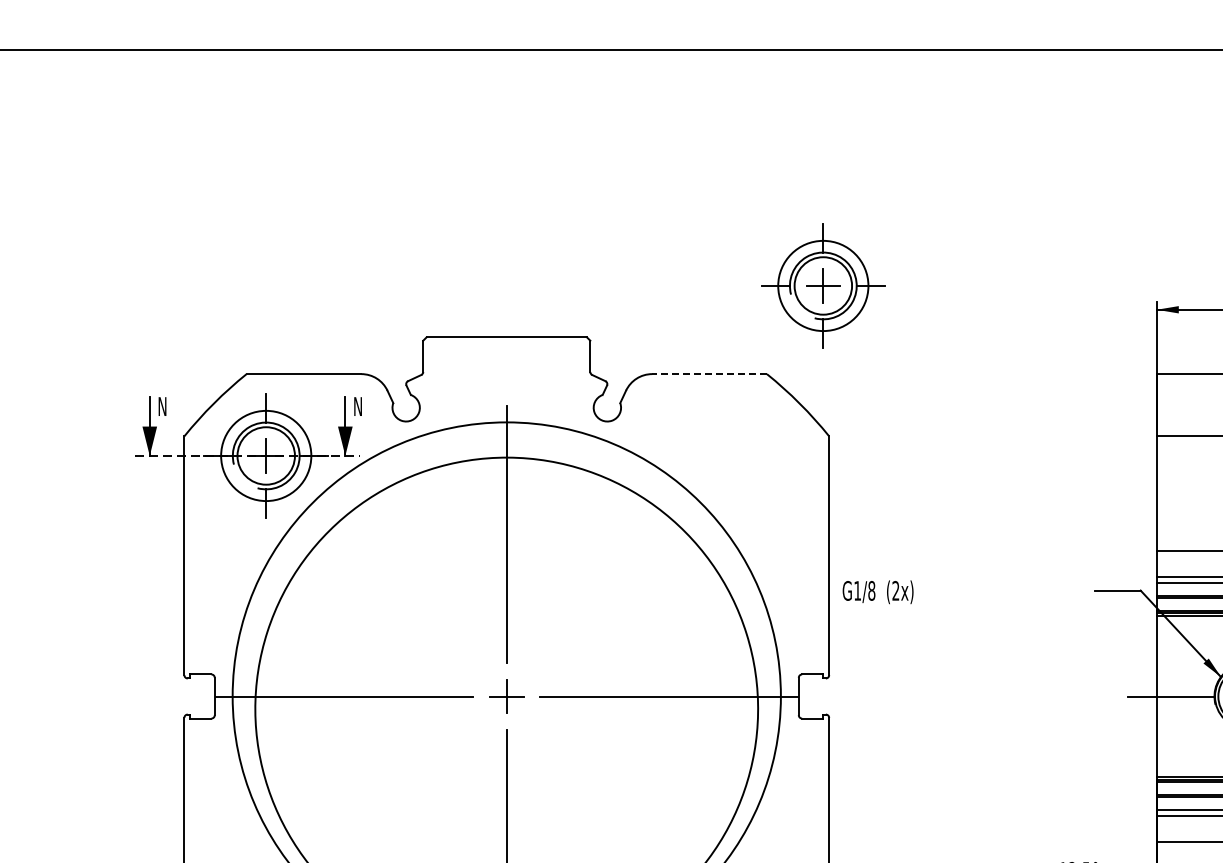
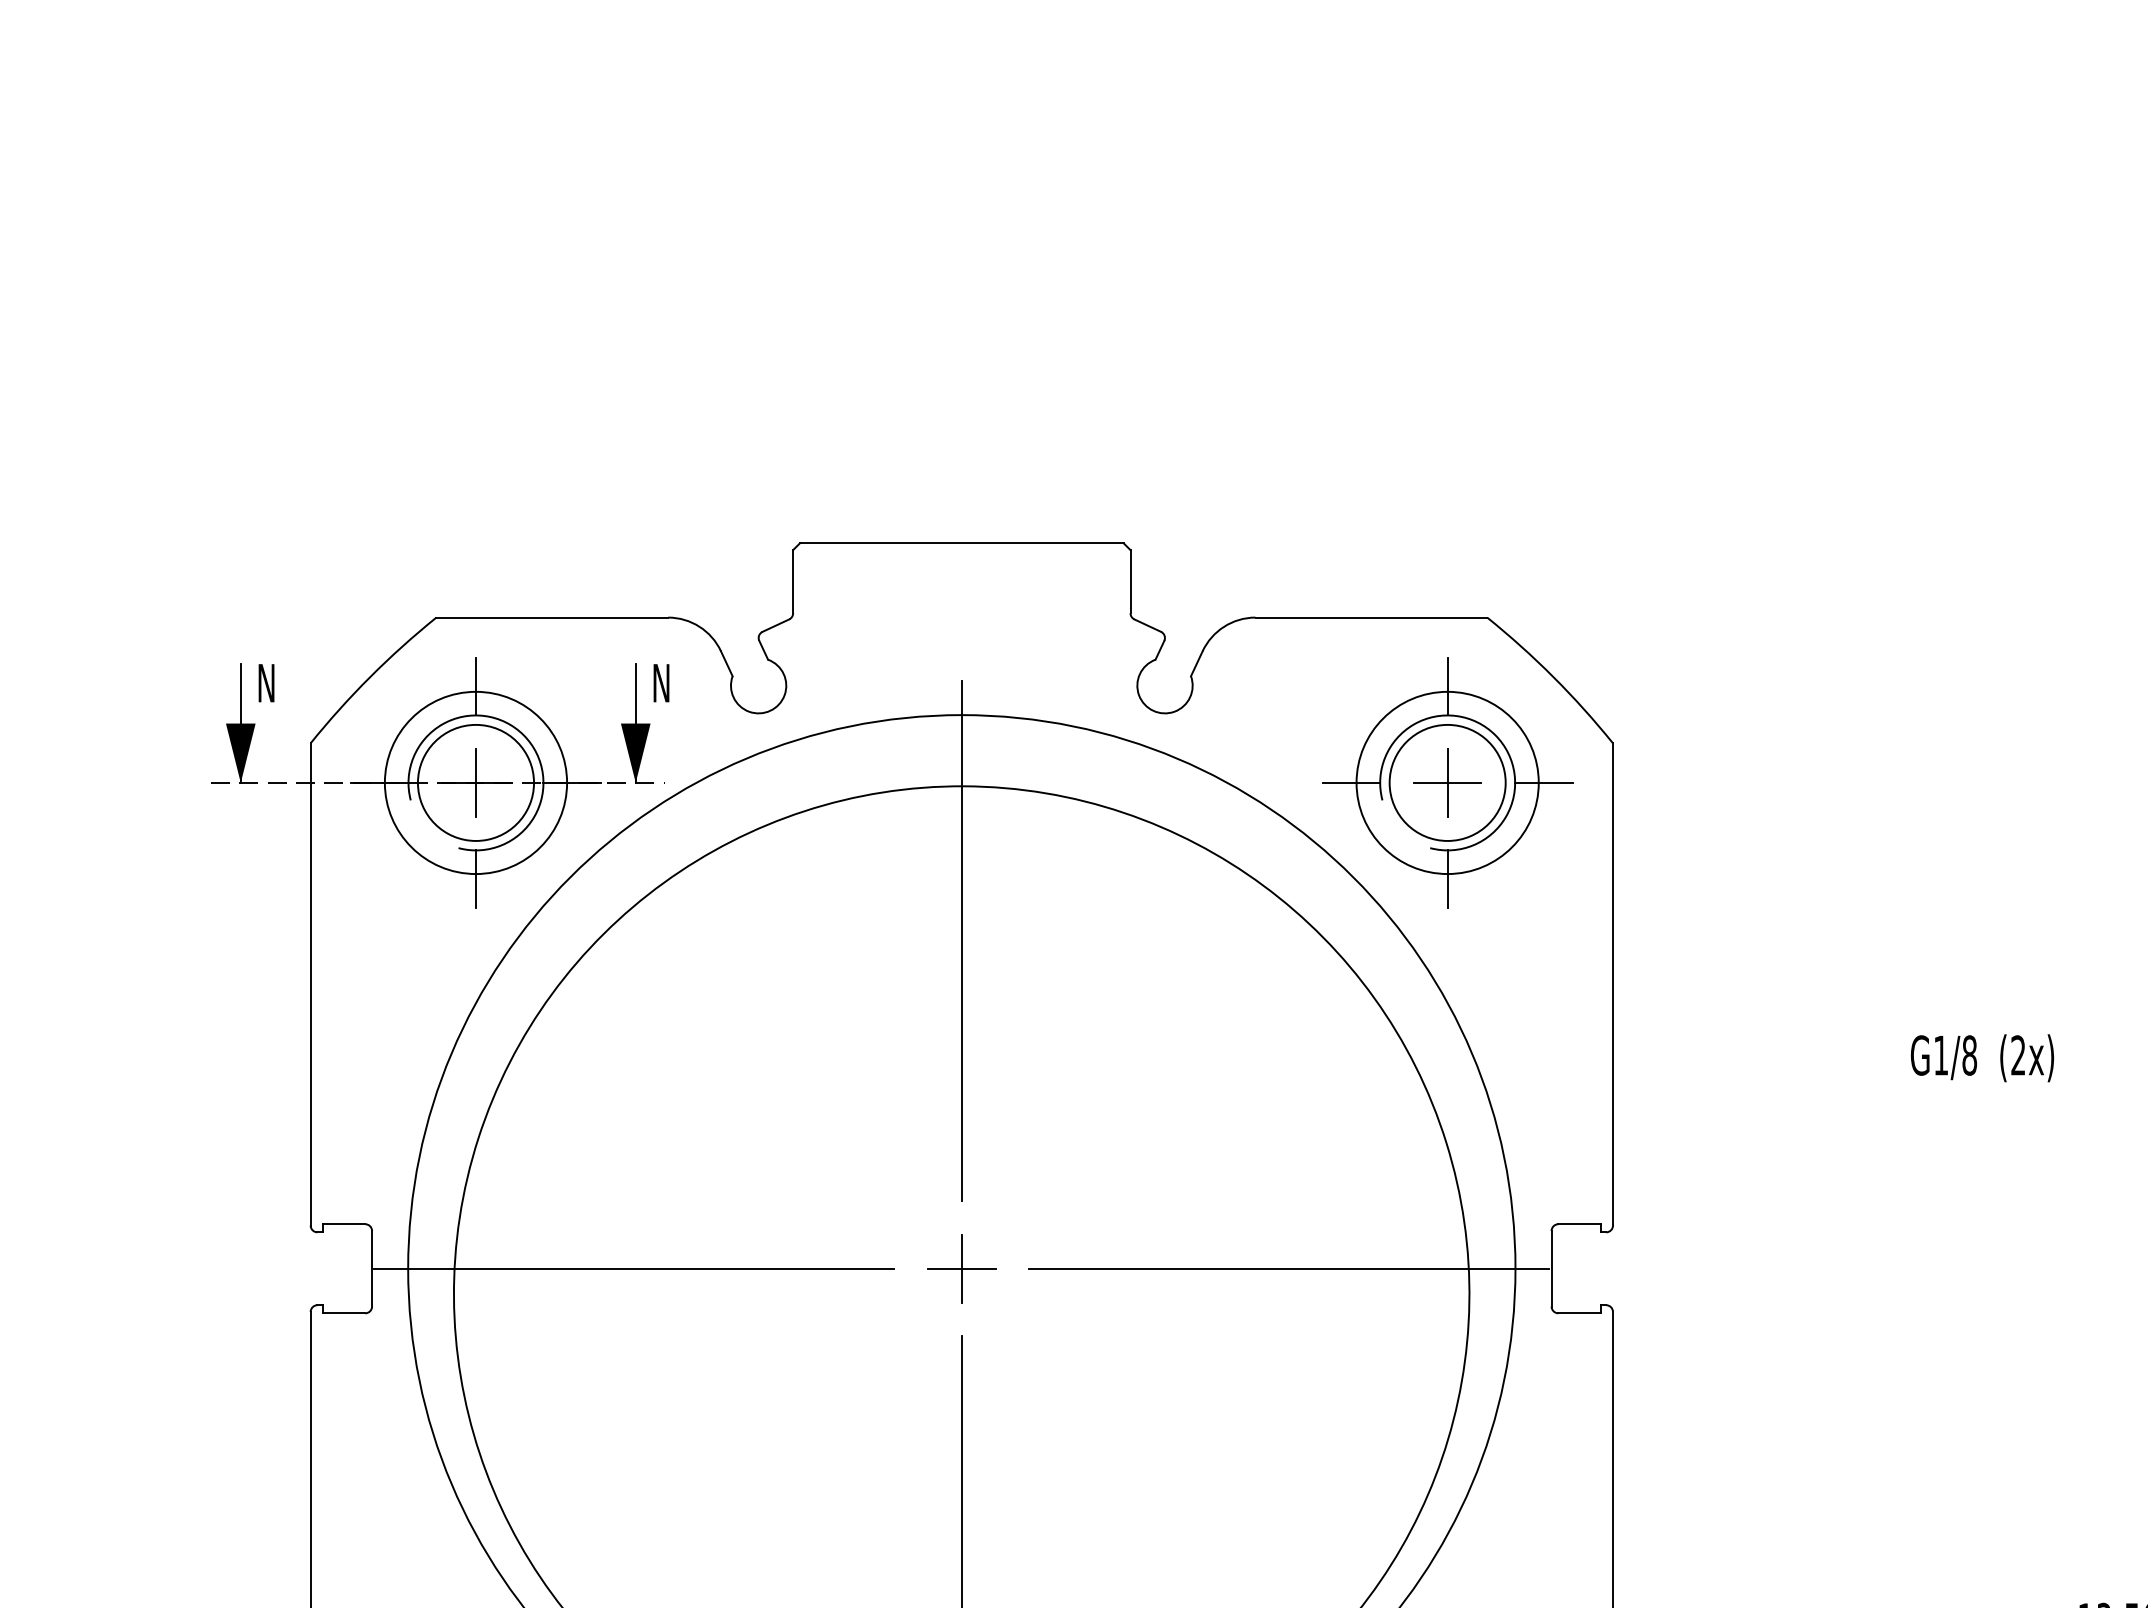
part: (823, 285) -> (1447, 781), moved
line: (709, 374) -> (1371, 618), dashed -> solid
text: (877, 592) -> (1981, 1058), moved

